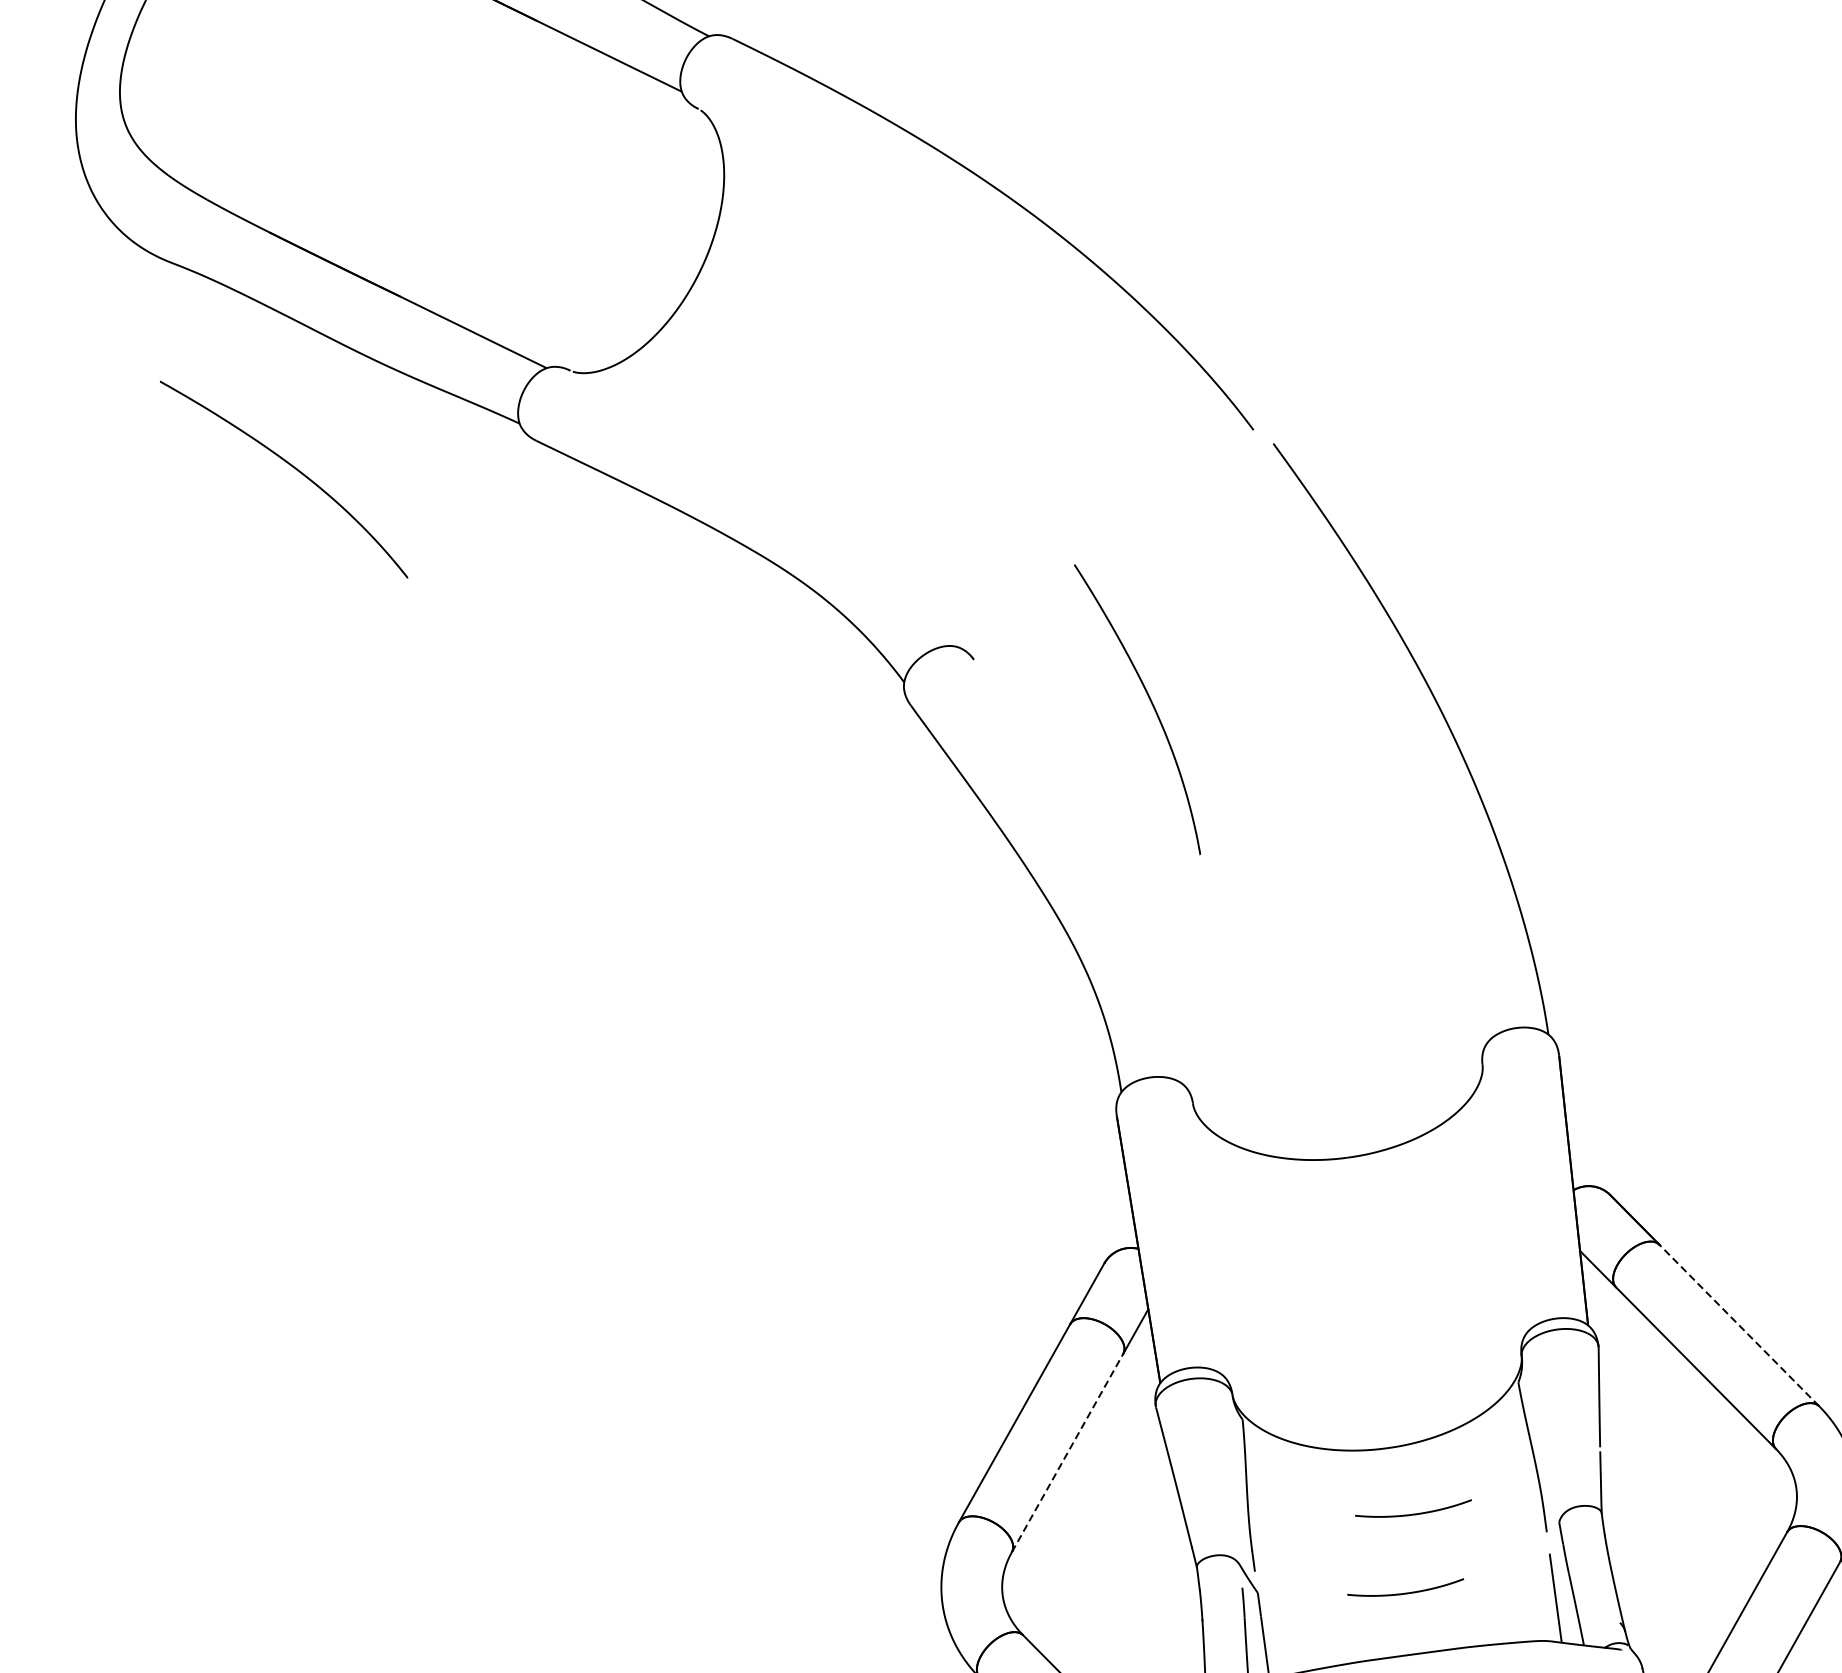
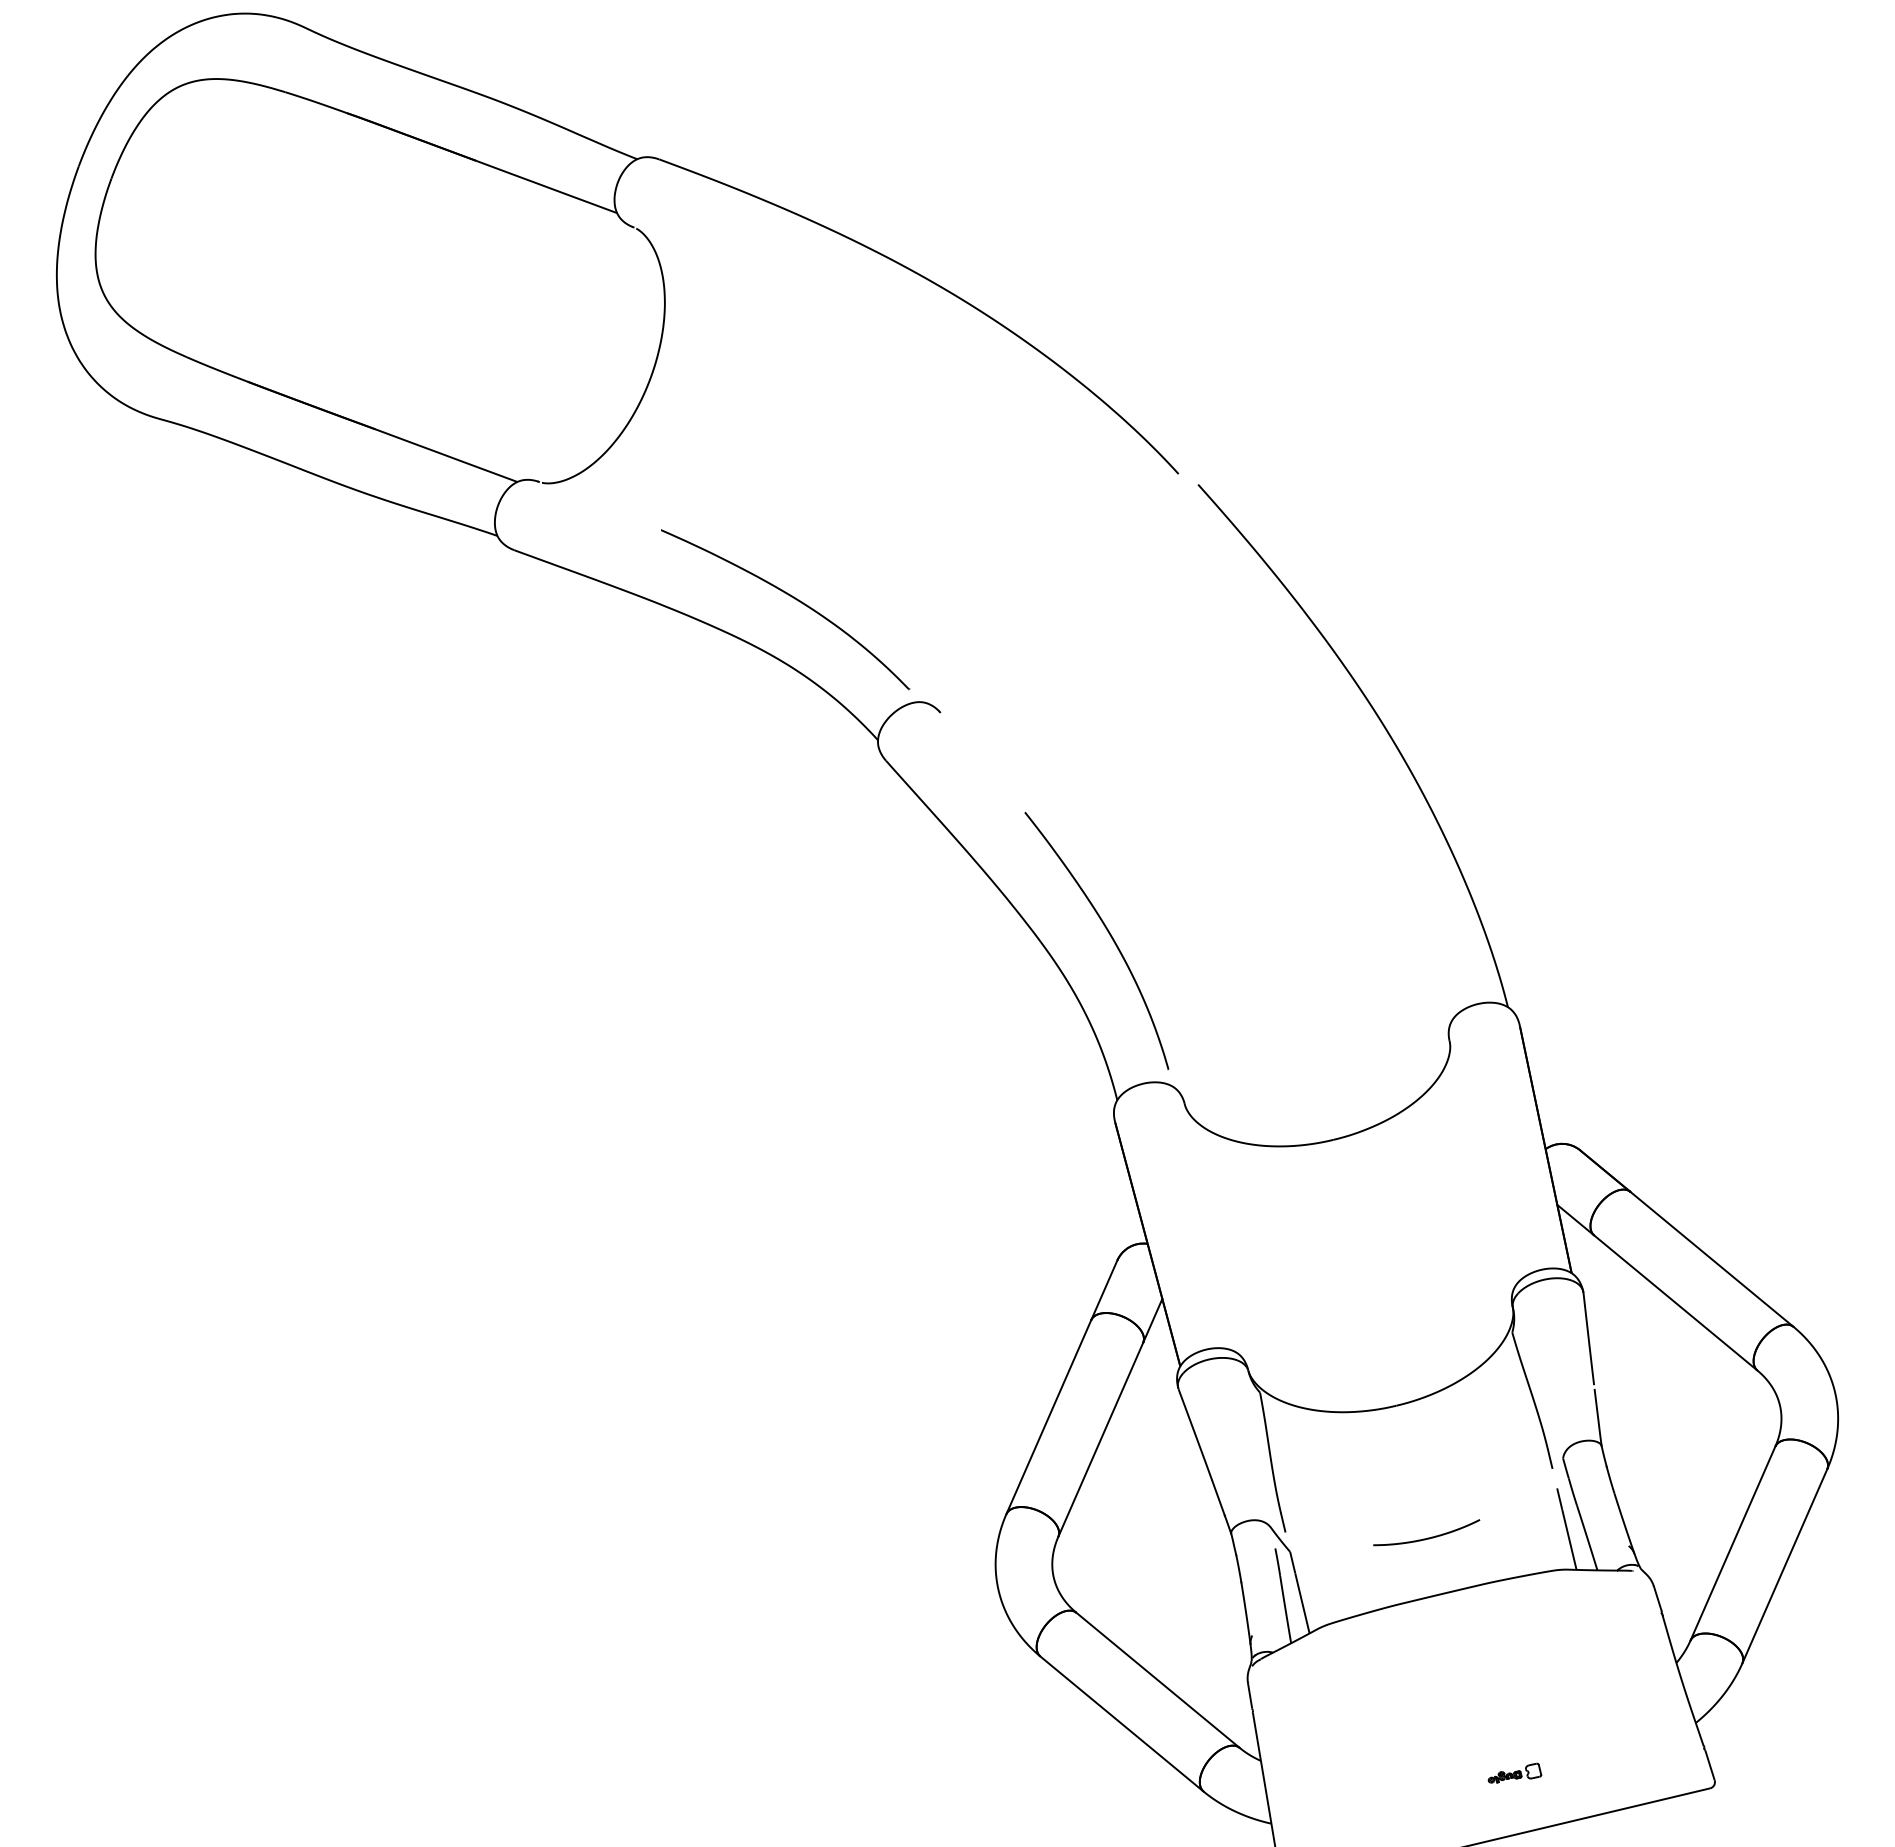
curve: (292, 467) -> (791, 597), moved
curve: (1150, 702) -> (1108, 933), moved
line: (1738, 1325) -> (1711, 1259), dashed -> solid
line: (1067, 1452) -> (1100, 1439), dashed -> solid
curve: (1413, 1513) -> (1427, 1463), removed

